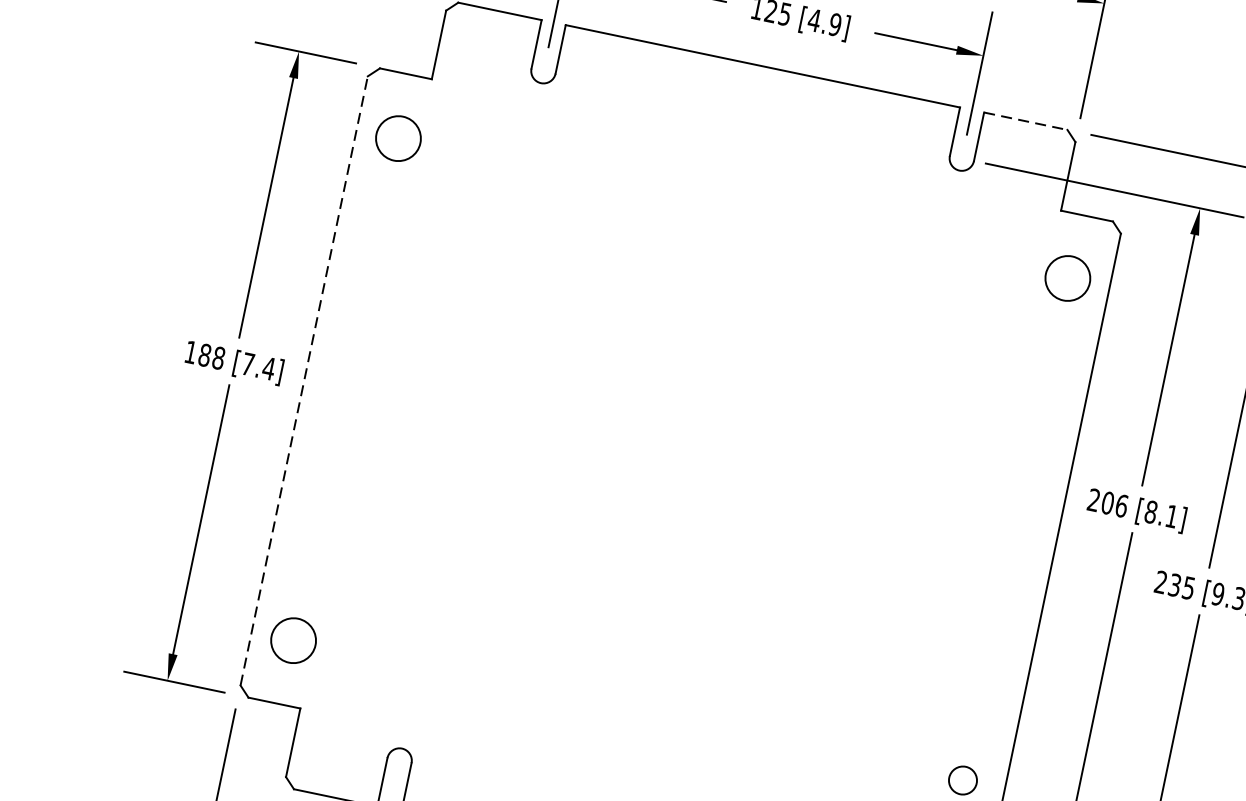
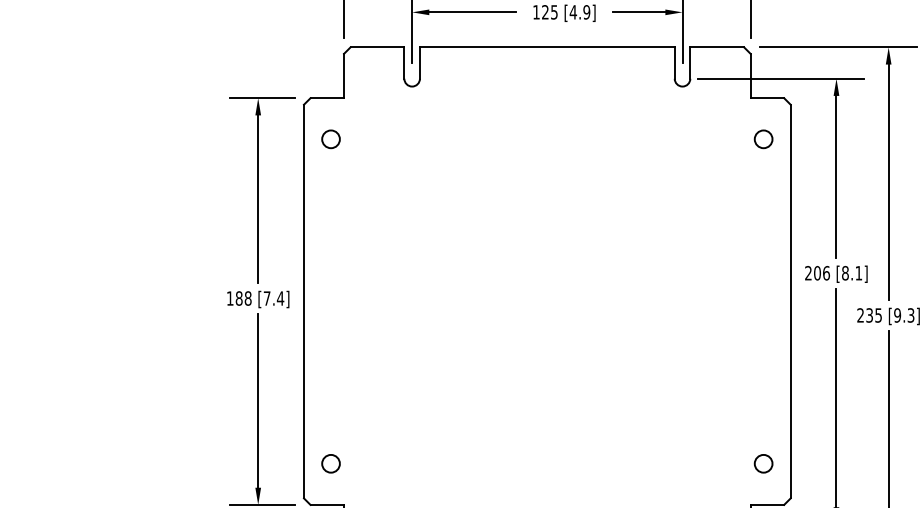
line: (1026, 121) -> (717, 47), dashed -> solid
circle: (397, 138) -> (330, 139), size x0.62
circle: (1067, 278) -> (763, 139), size x0.62
line: (304, 380) -> (304, 301), dashed -> solid
circle: (292, 640) -> (330, 463), size x0.62

